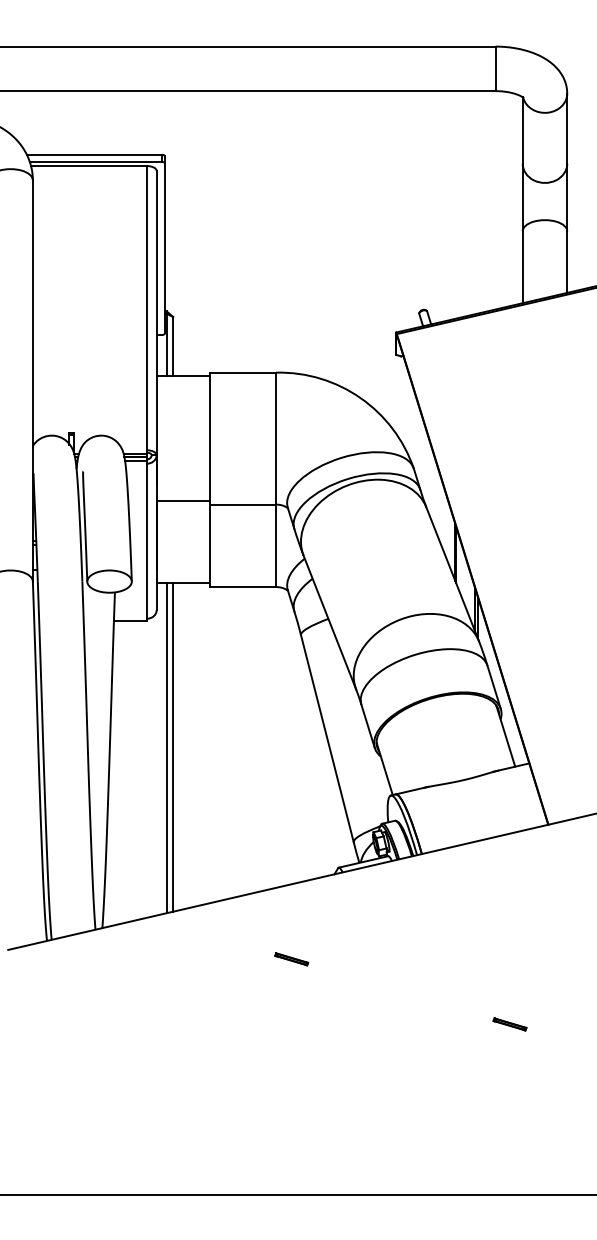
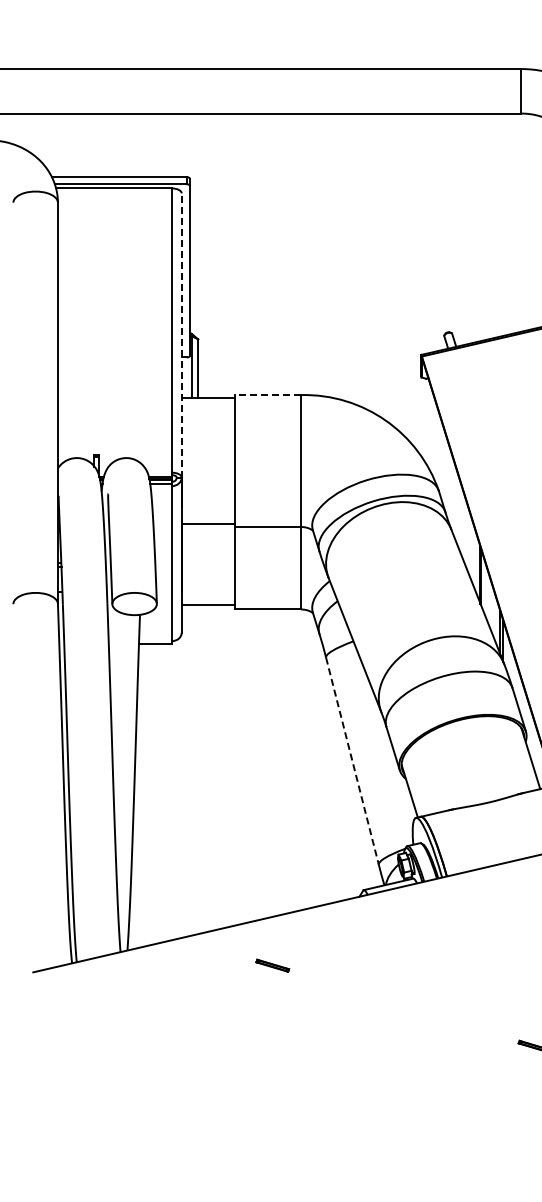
line: (156, 312) -> (181, 334), solid -> dashed
line: (243, 372) -> (268, 394), solid -> dashed
line: (327, 738) -> (352, 760), solid -> dashed
line: (173, 746) -> (198, 768), removed
line: (166, 747) -> (191, 769), removed
part: (291, 959) -> (272, 965), moved

